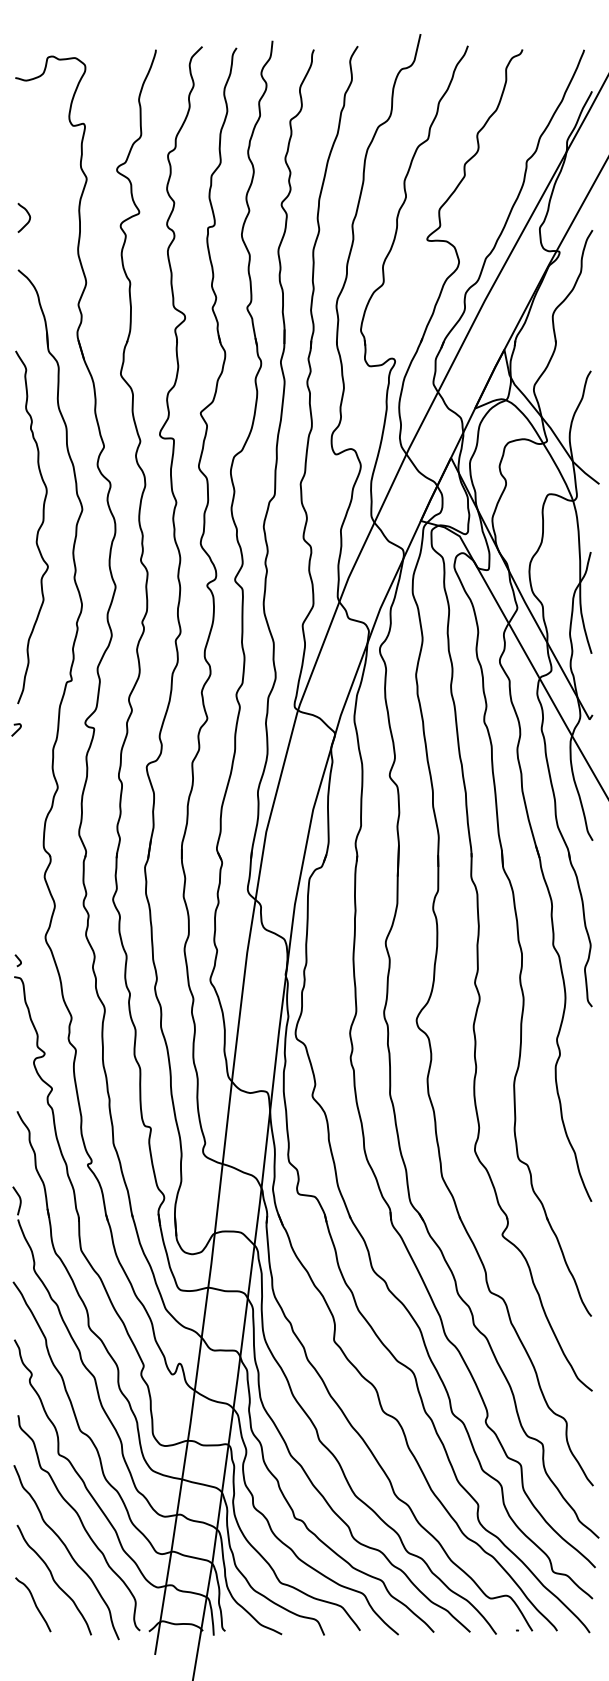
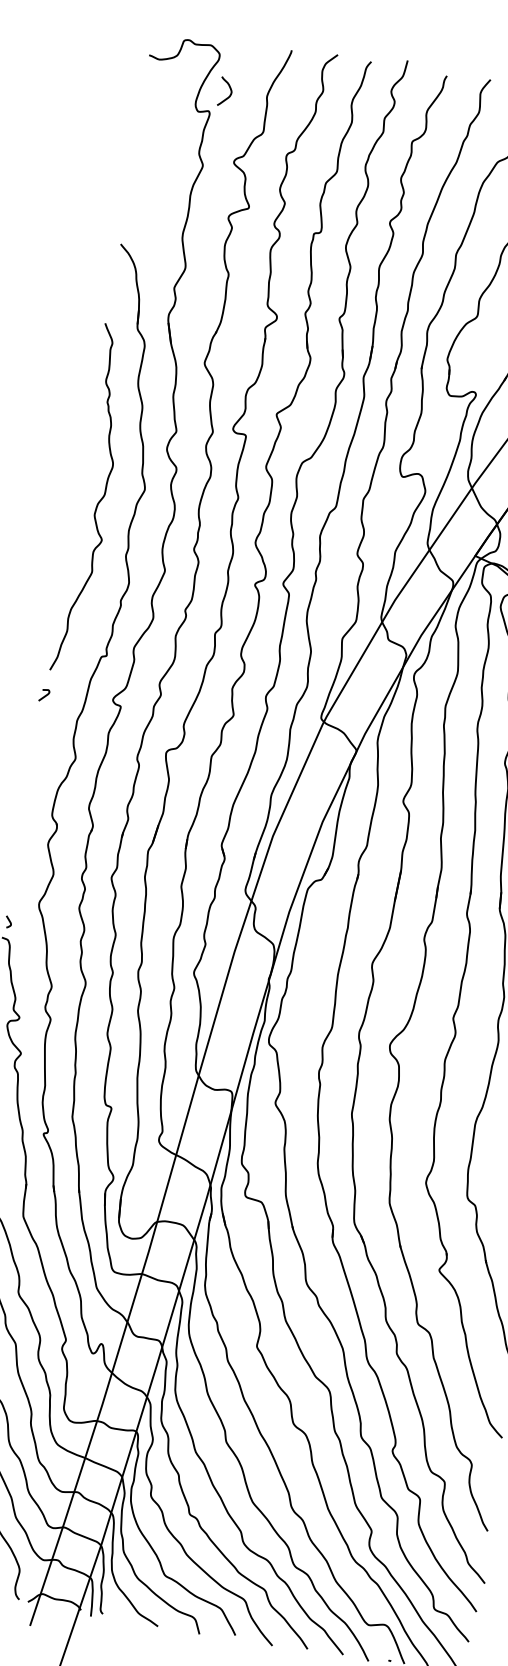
curve: (28, 215) -> (230, 90), moved

